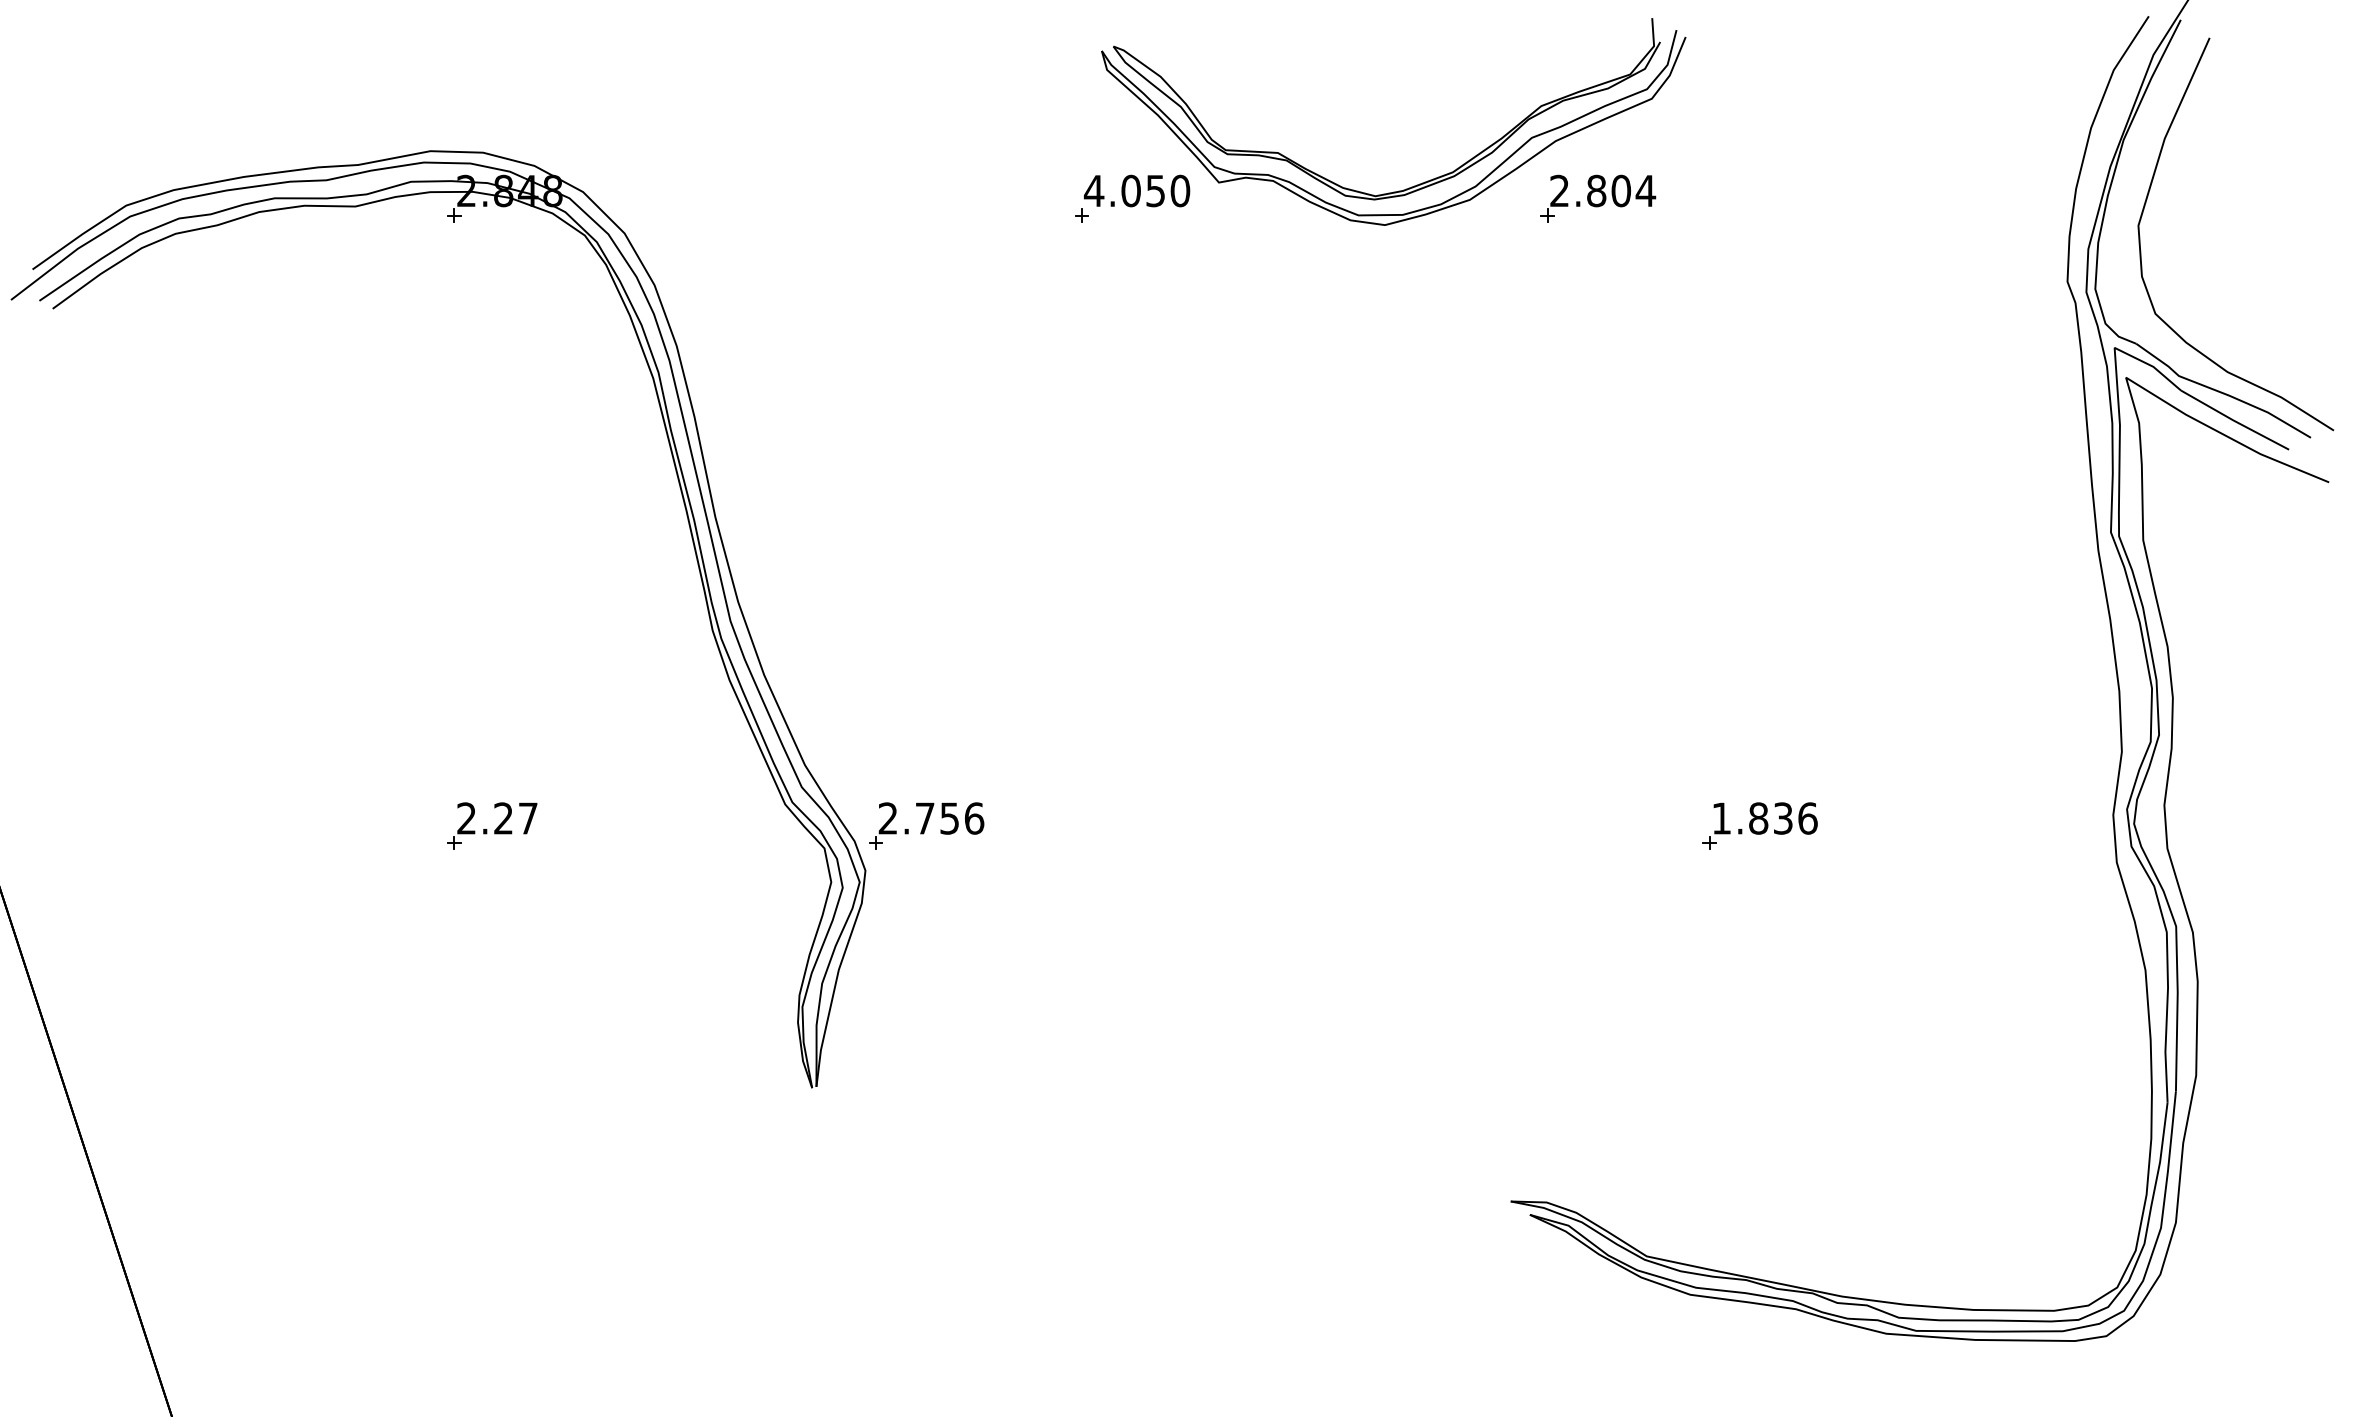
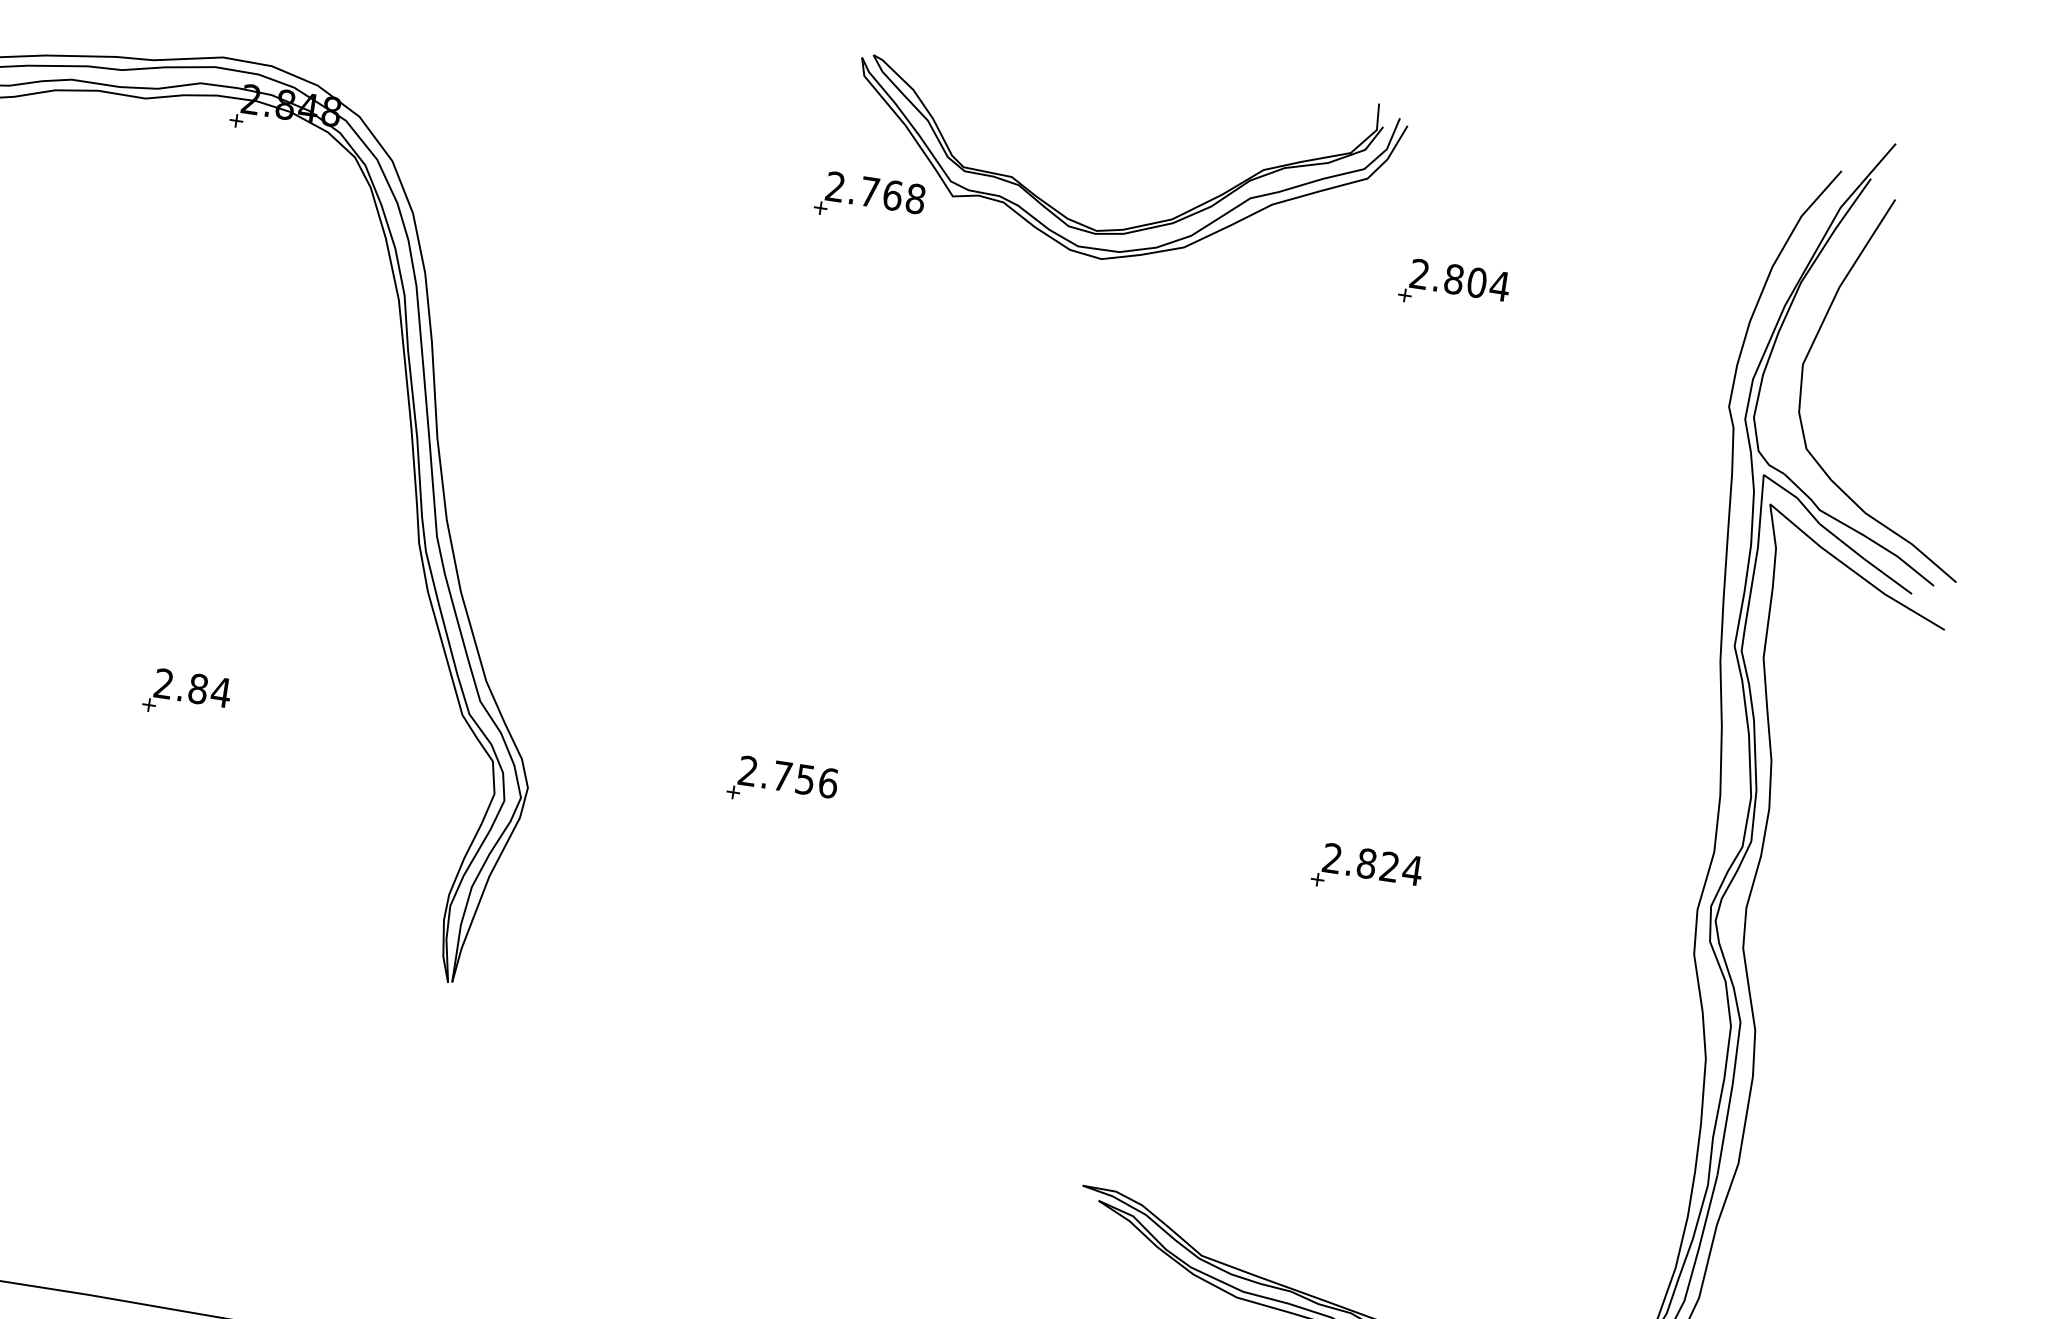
text: (1136, 190) -> (874, 192), 4.050 -> 2.768
part: (1598, 198) -> (1454, 286), moved
text: (516, 818) -> (210, 690), 2.27 -> 2.84
text: (1765, 818) -> (1373, 864), 1.836 -> 2.824
part: (926, 825) -> (782, 782), moved

